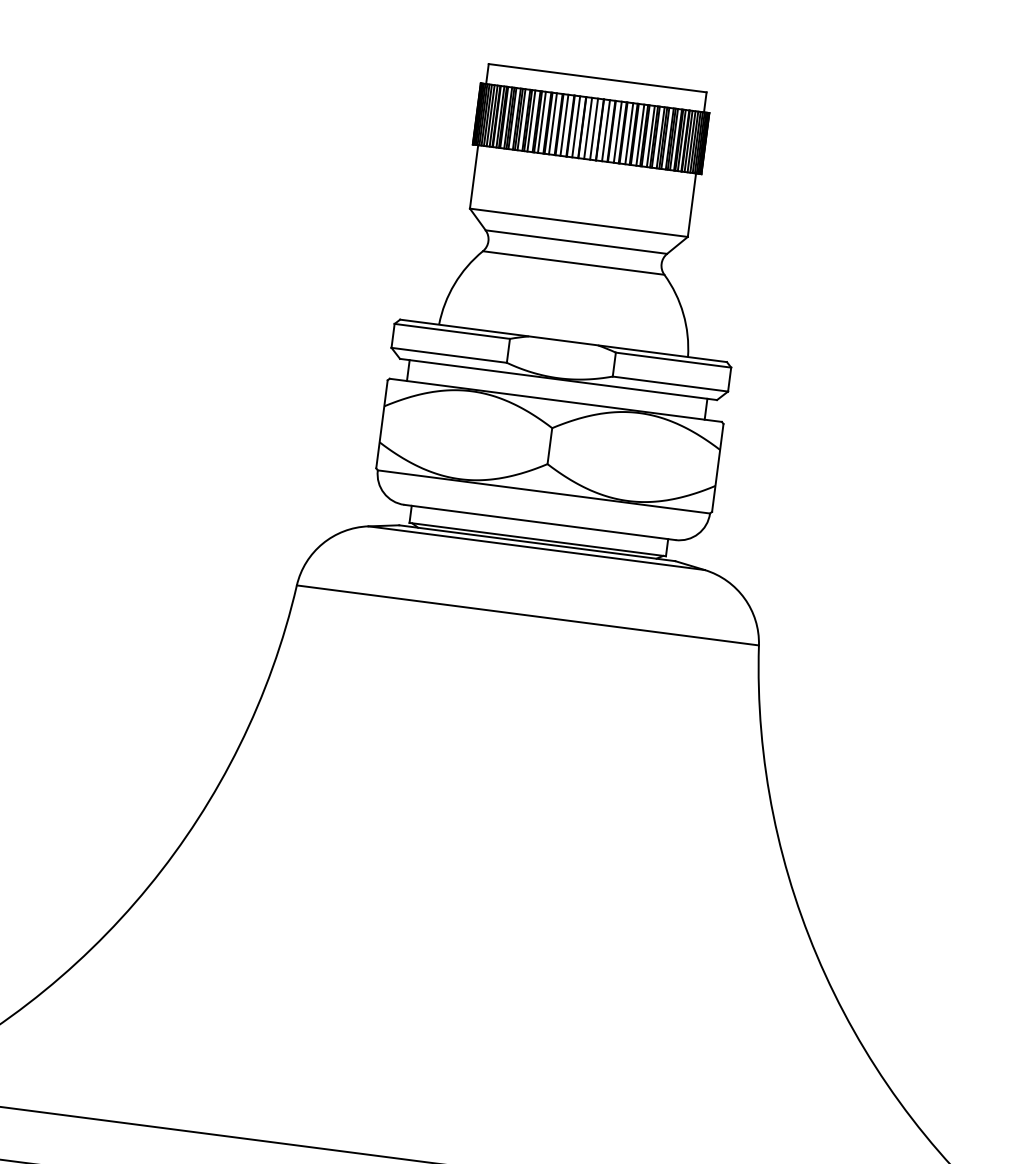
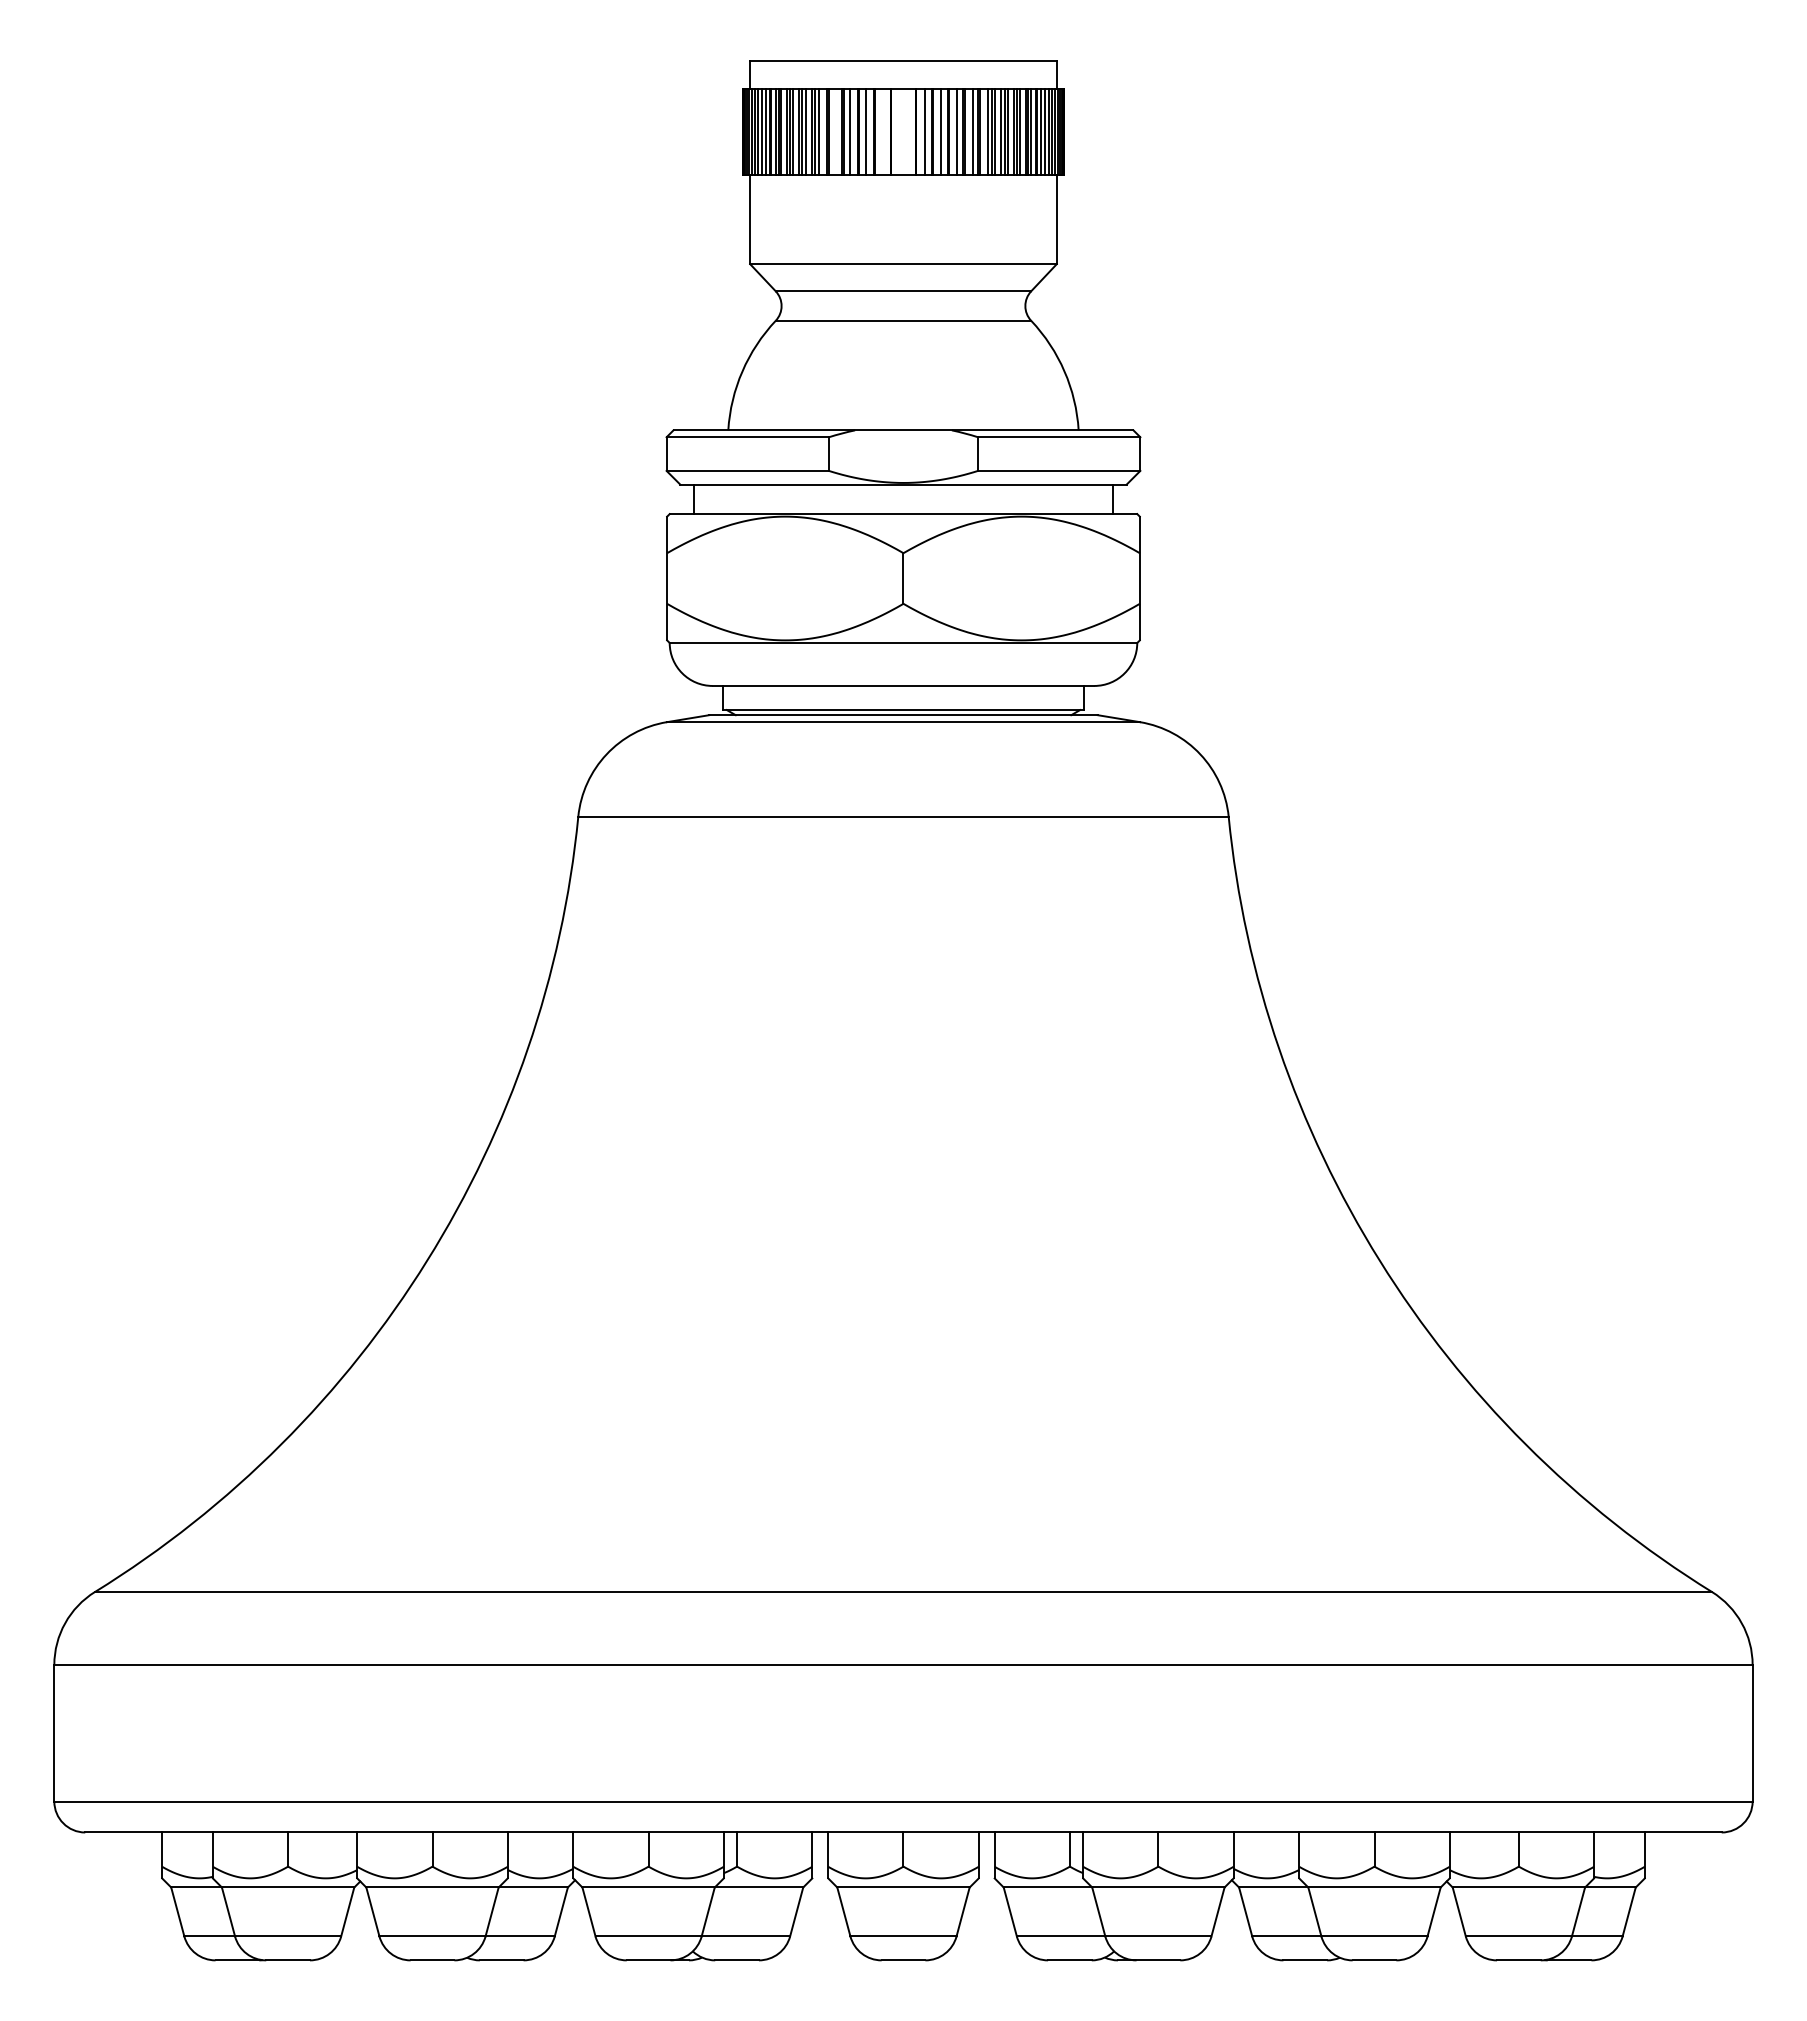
line: (542, 122) -> (834, 131), removed
line: (576, 126) -> (882, 131), removed
line: (588, 128) -> (899, 131), removed
line: (593, 128) -> (907, 131), removed

